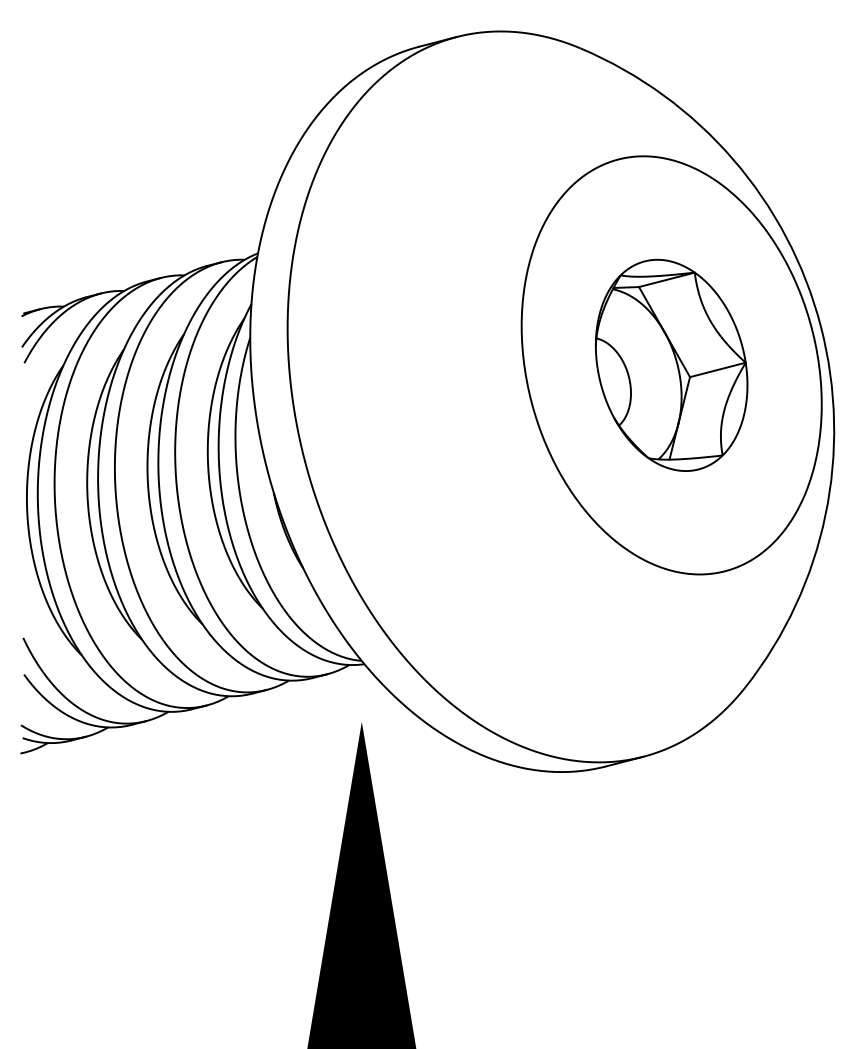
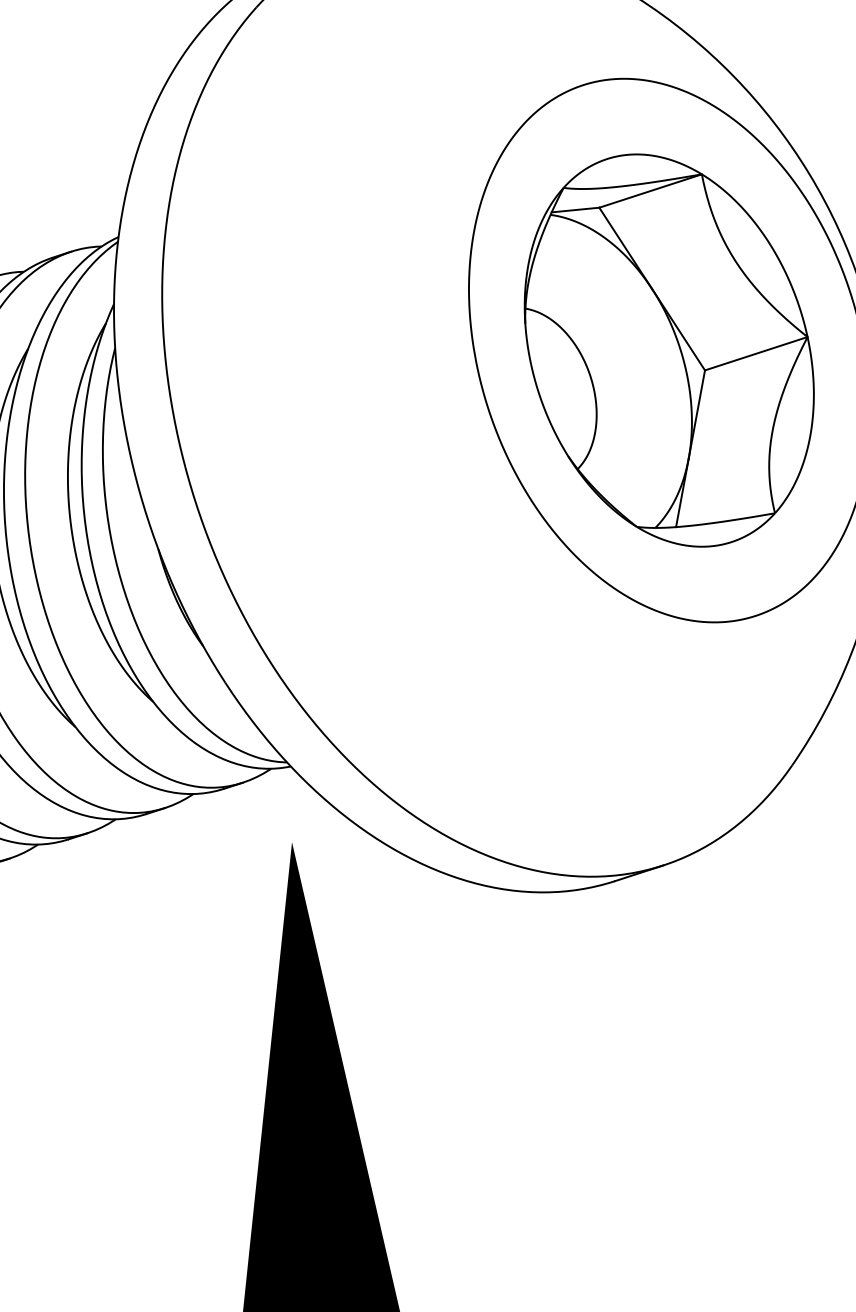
part: (671, 365) -> (669, 350), size x1.43

